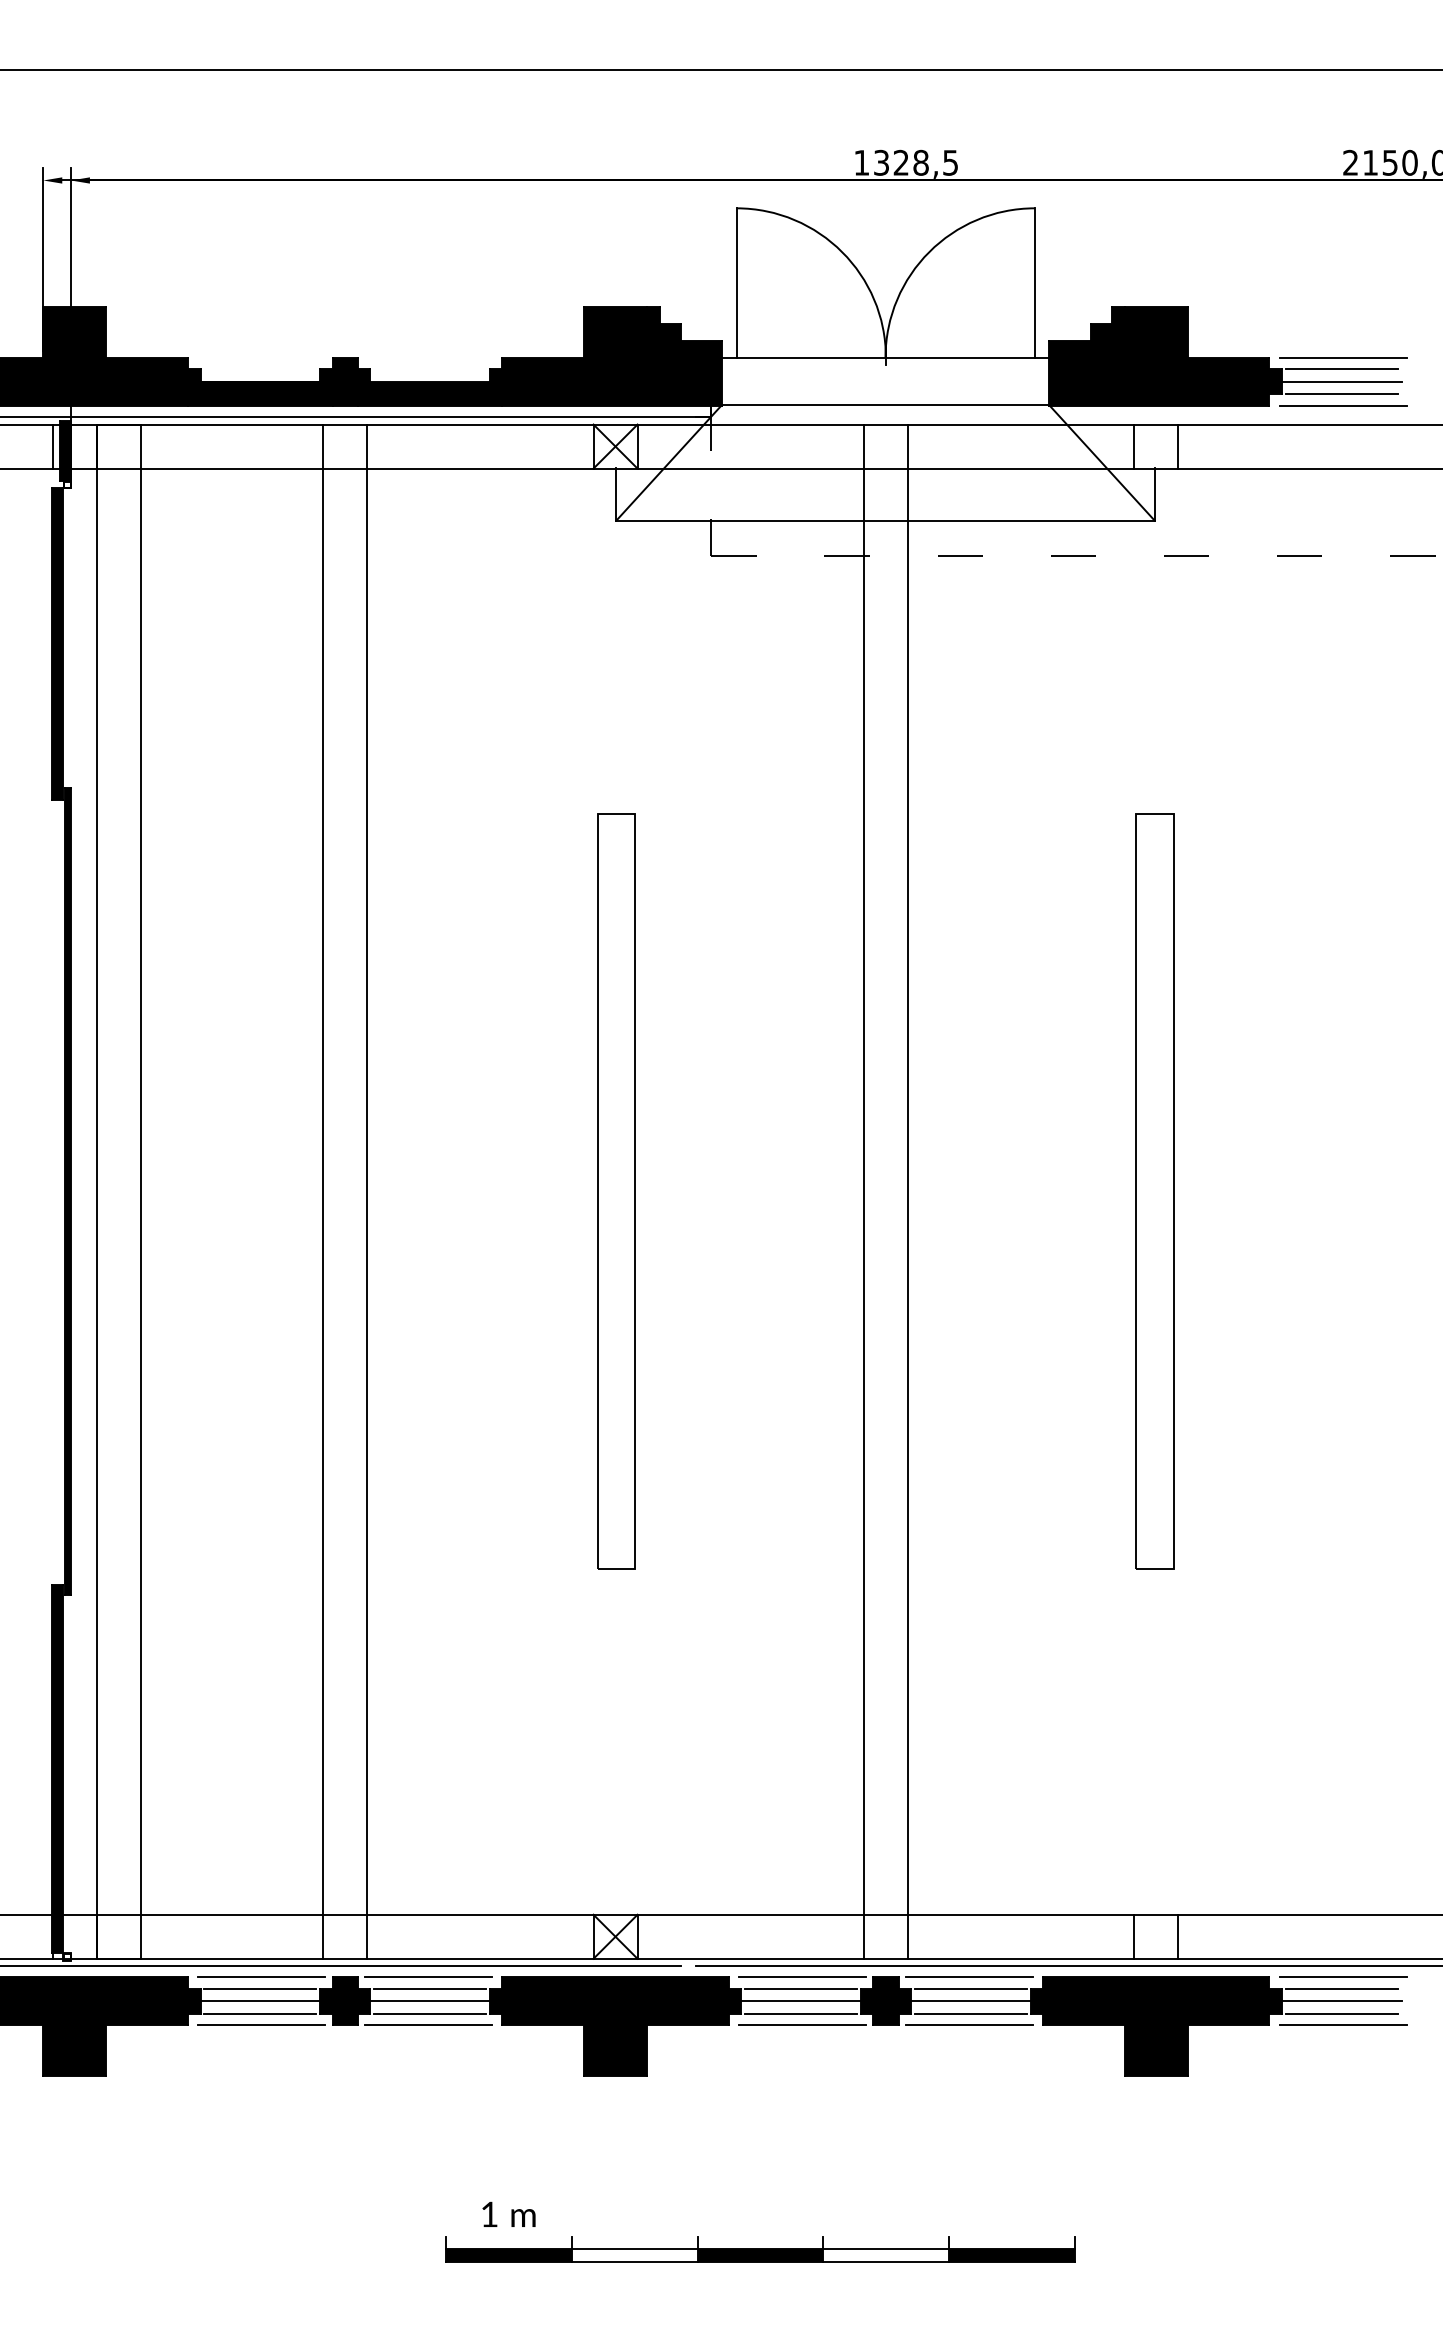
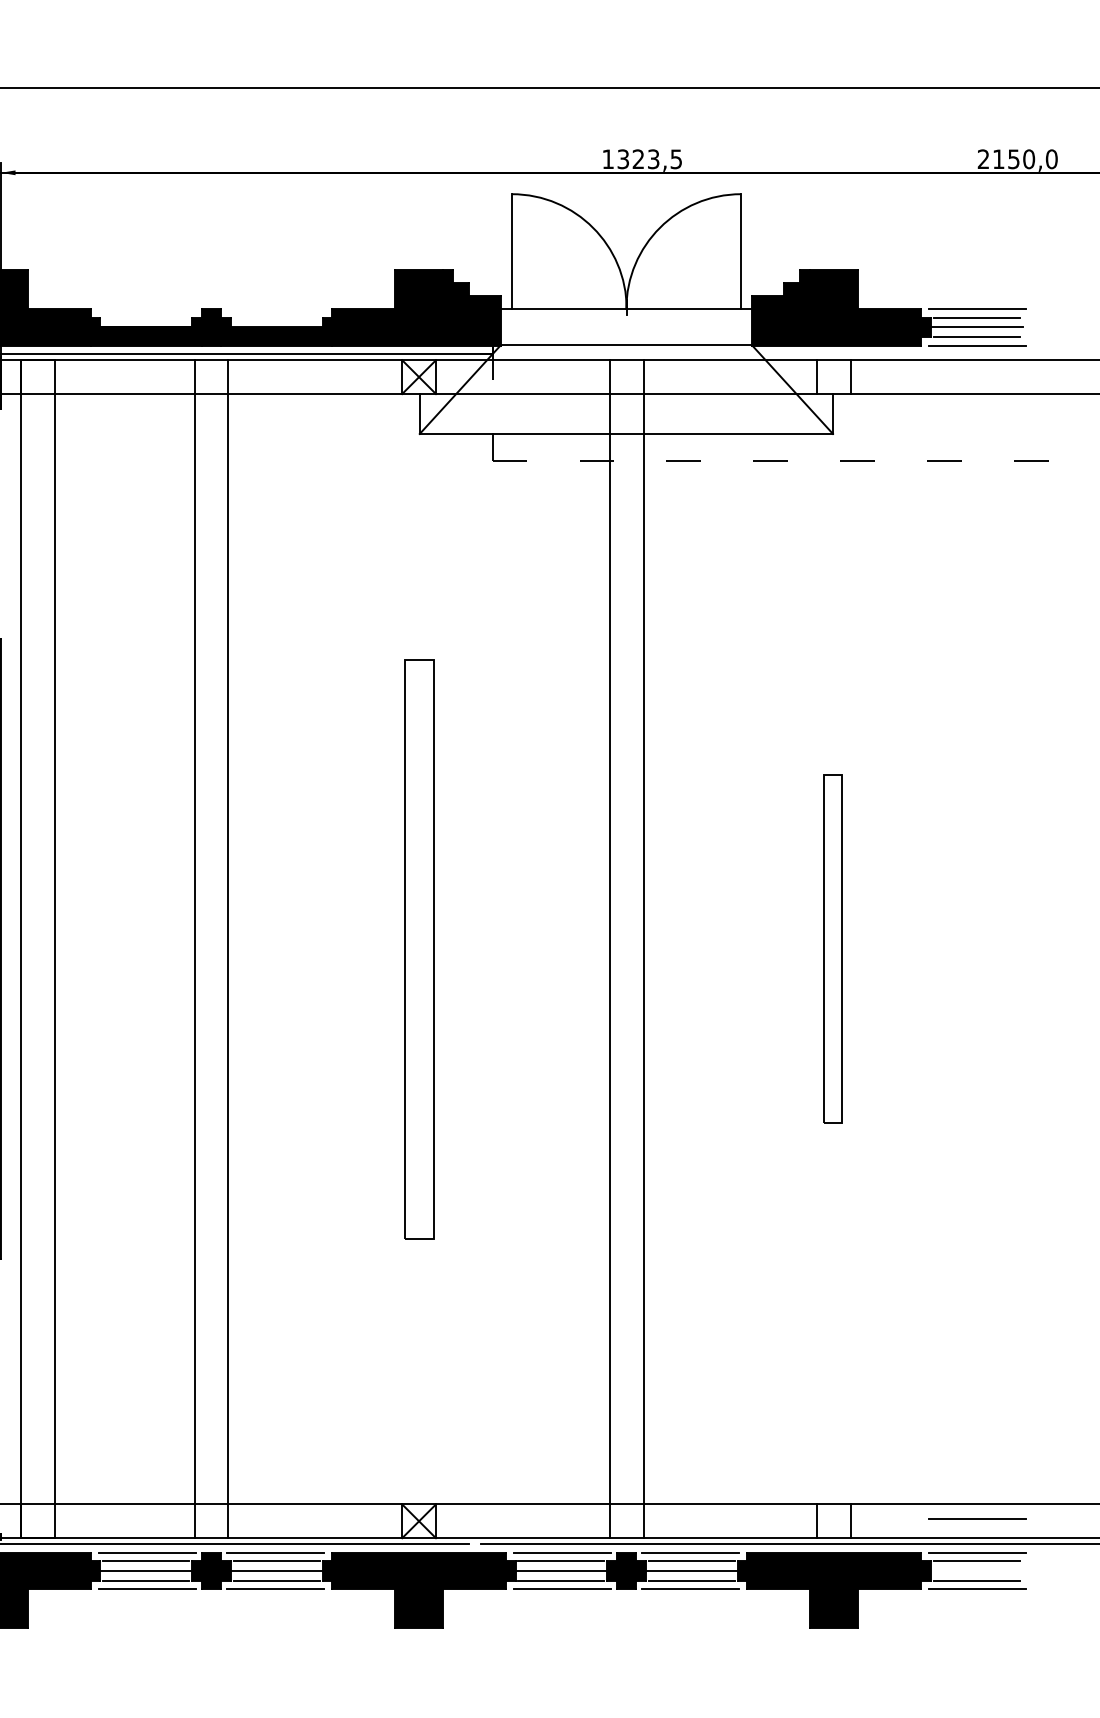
text: (920, 162) -> (653, 159), 1328,5 -> 1323,5
part: (1154, 1191) -> (832, 949), size x0.6
line: (1343, 1932) -> (978, 1518), added
line: (1341, 2001) -> (976, 1571), removed

